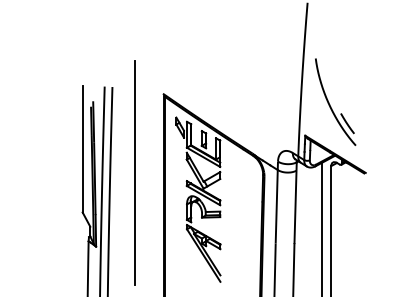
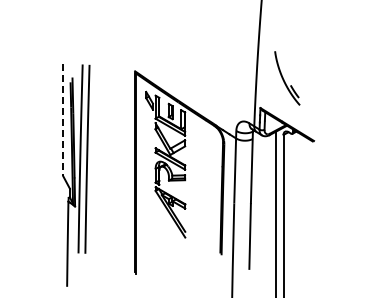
part: (335, 102) -> (287, 78), size x0.7
line: (83, 149) -> (63, 120), solid -> dashed
line: (134, 172) -> (109, 140), removed

